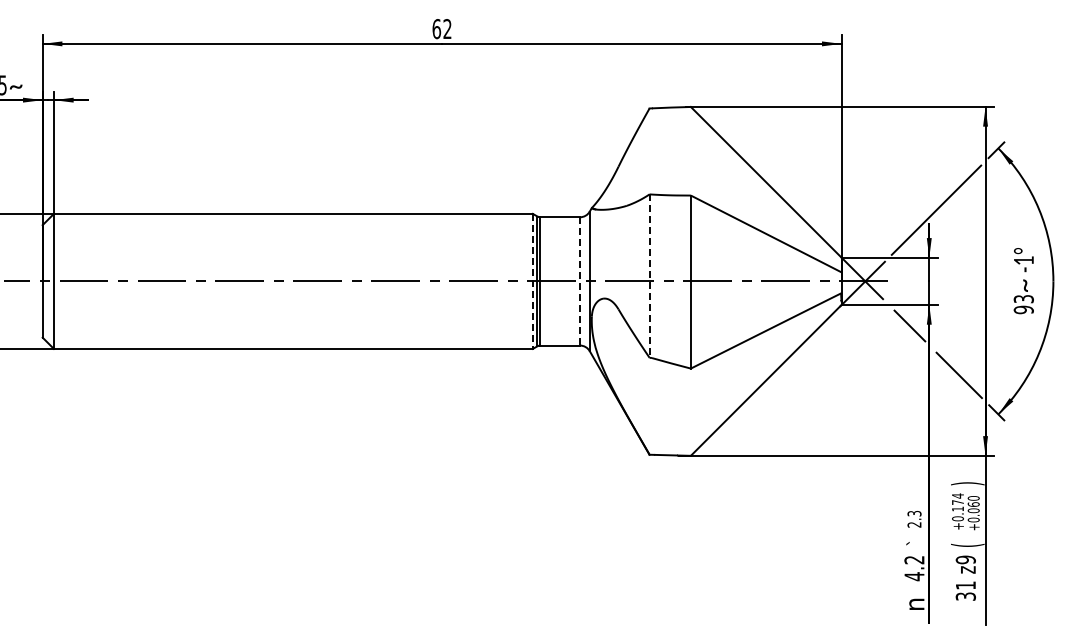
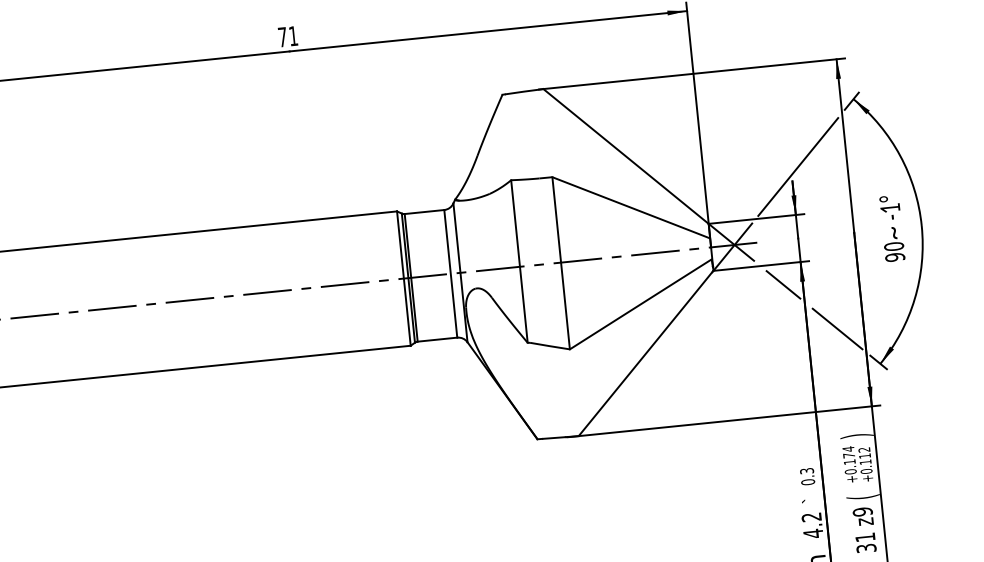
text: (441, 29) -> (287, 37), 62 -> 71
line: (649, 276) -> (519, 261), dashed -> solid
line: (532, 281) -> (403, 278), dashed -> solid
line: (580, 281) -> (451, 273), dashed -> solid
text: (1023, 298) -> (893, 246), 93 -> 90
text: (973, 504) -> (864, 456), +0.060 -> +0.112
text: (914, 524) -> (808, 481), 2.3 -> 0.3

